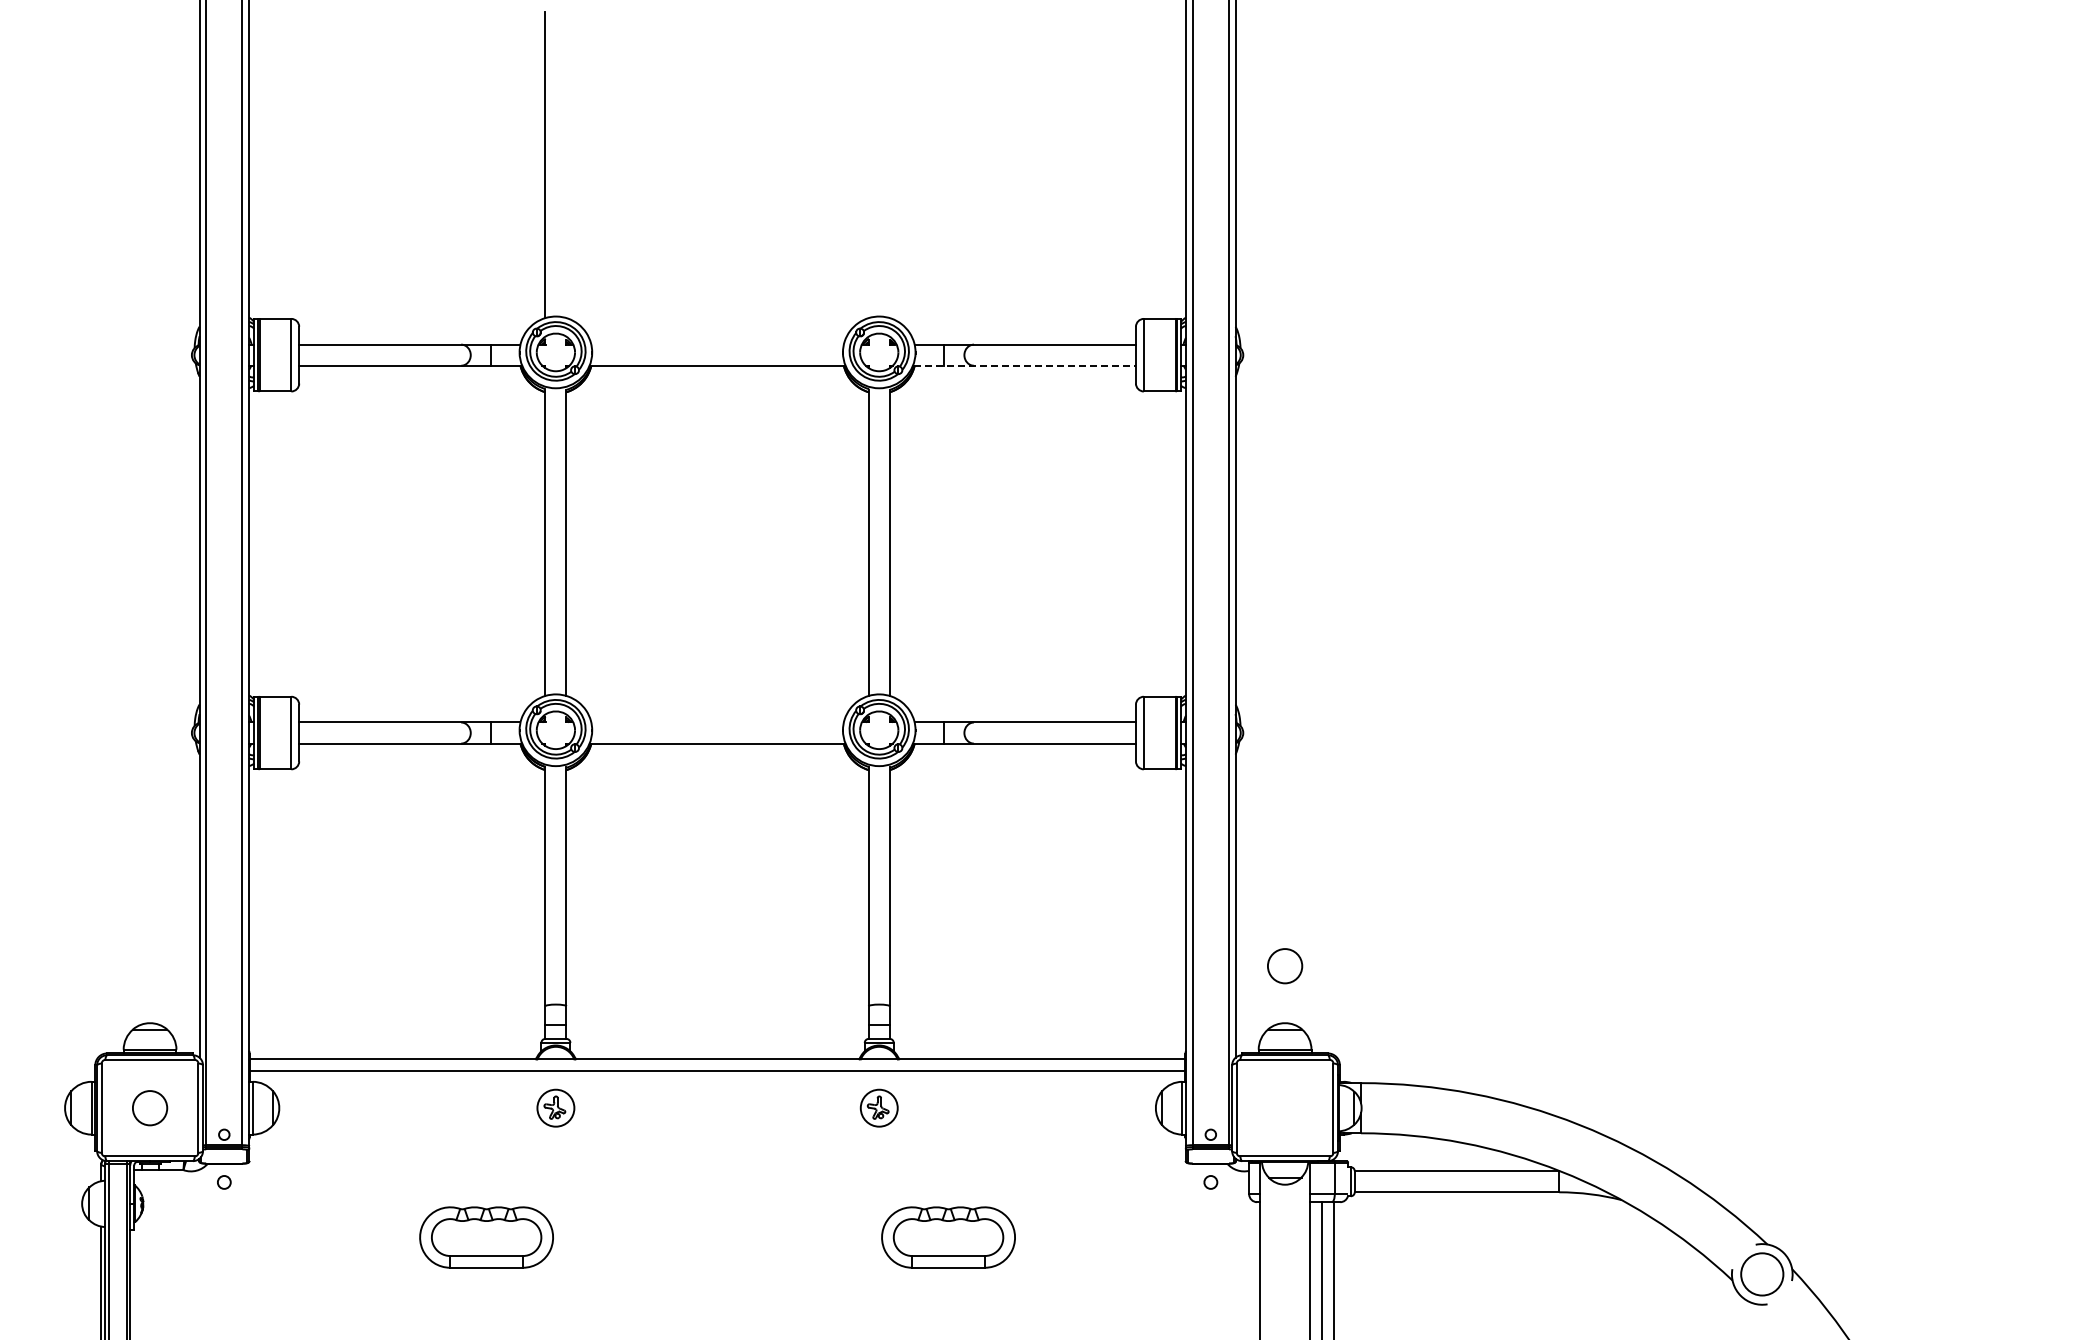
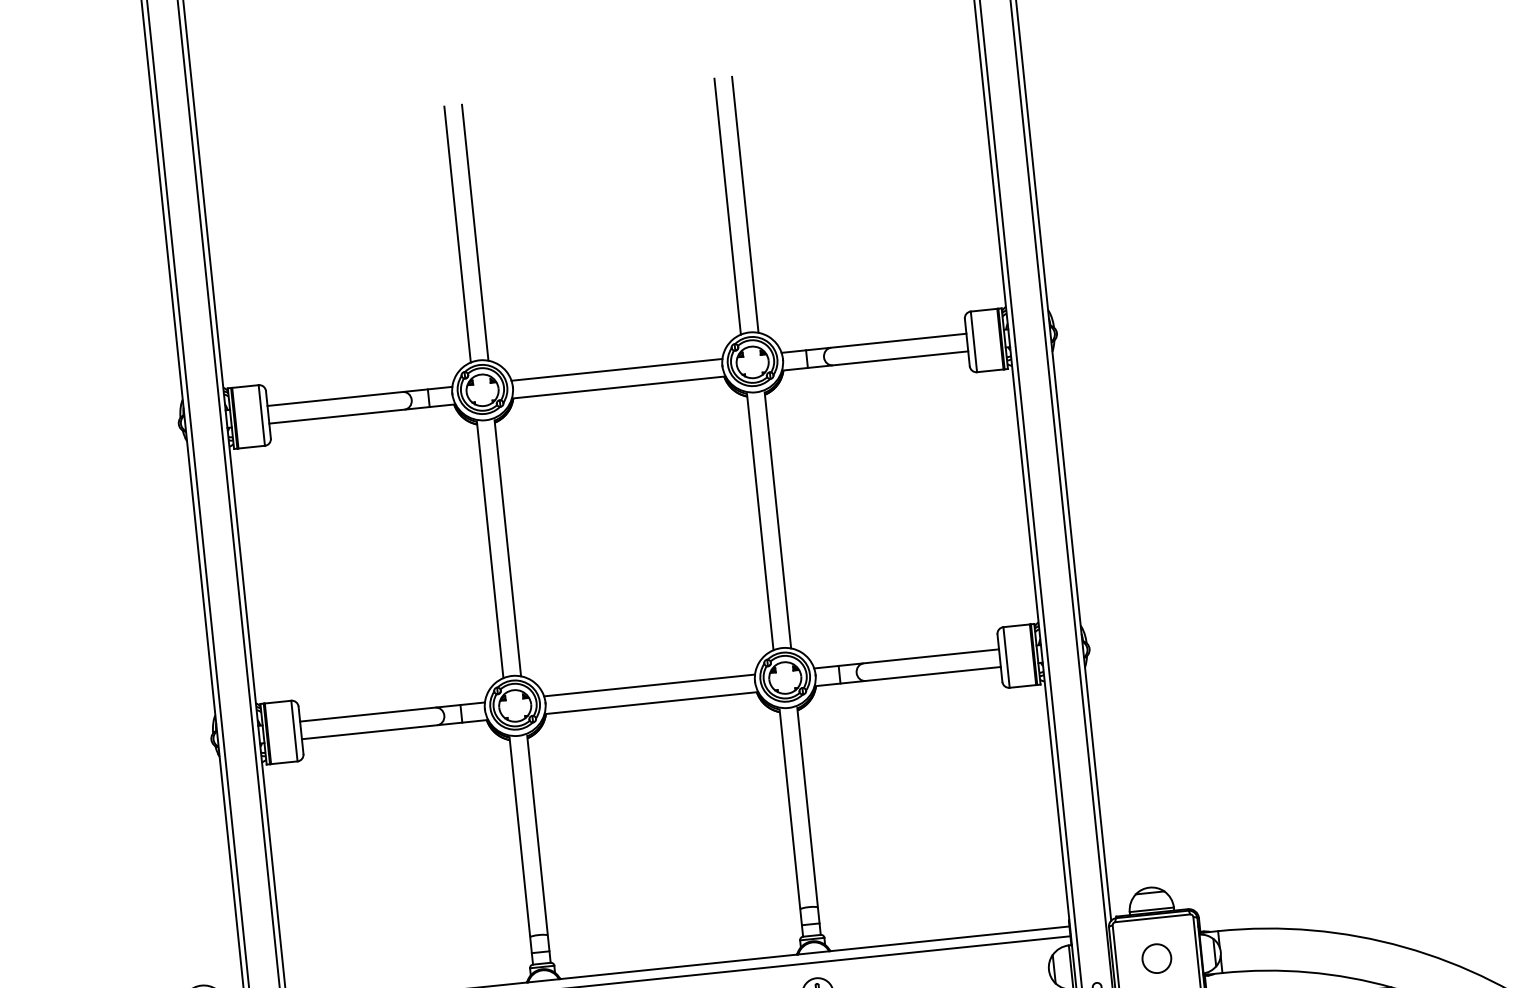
line: (566, 164) -> (475, 232), added
line: (868, 164) -> (727, 206), added
line: (889, 164) -> (745, 204), added
line: (717, 344) -> (616, 369), added
line: (1025, 365) -> (875, 360), dashed -> solid
line: (717, 722) -> (649, 685), added
circle: (1285, 966) -> (1157, 958), moved

